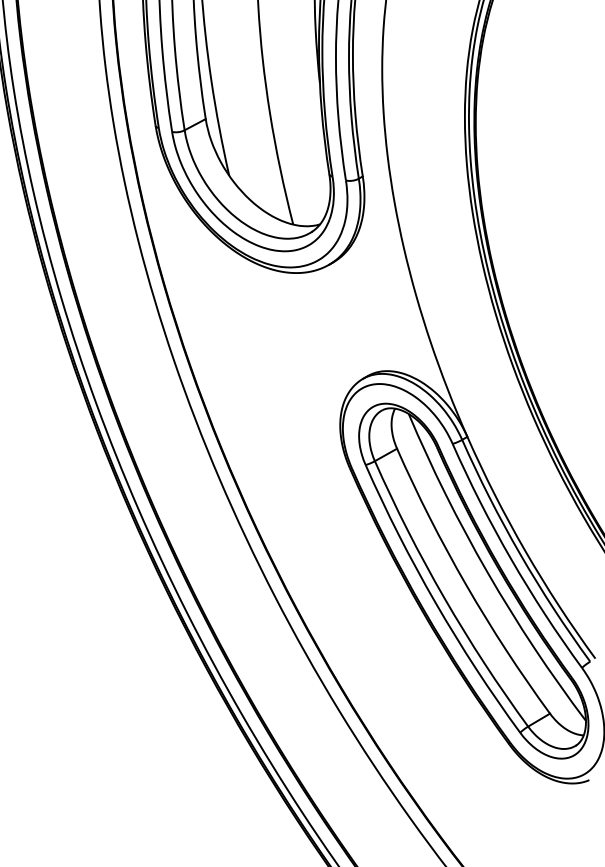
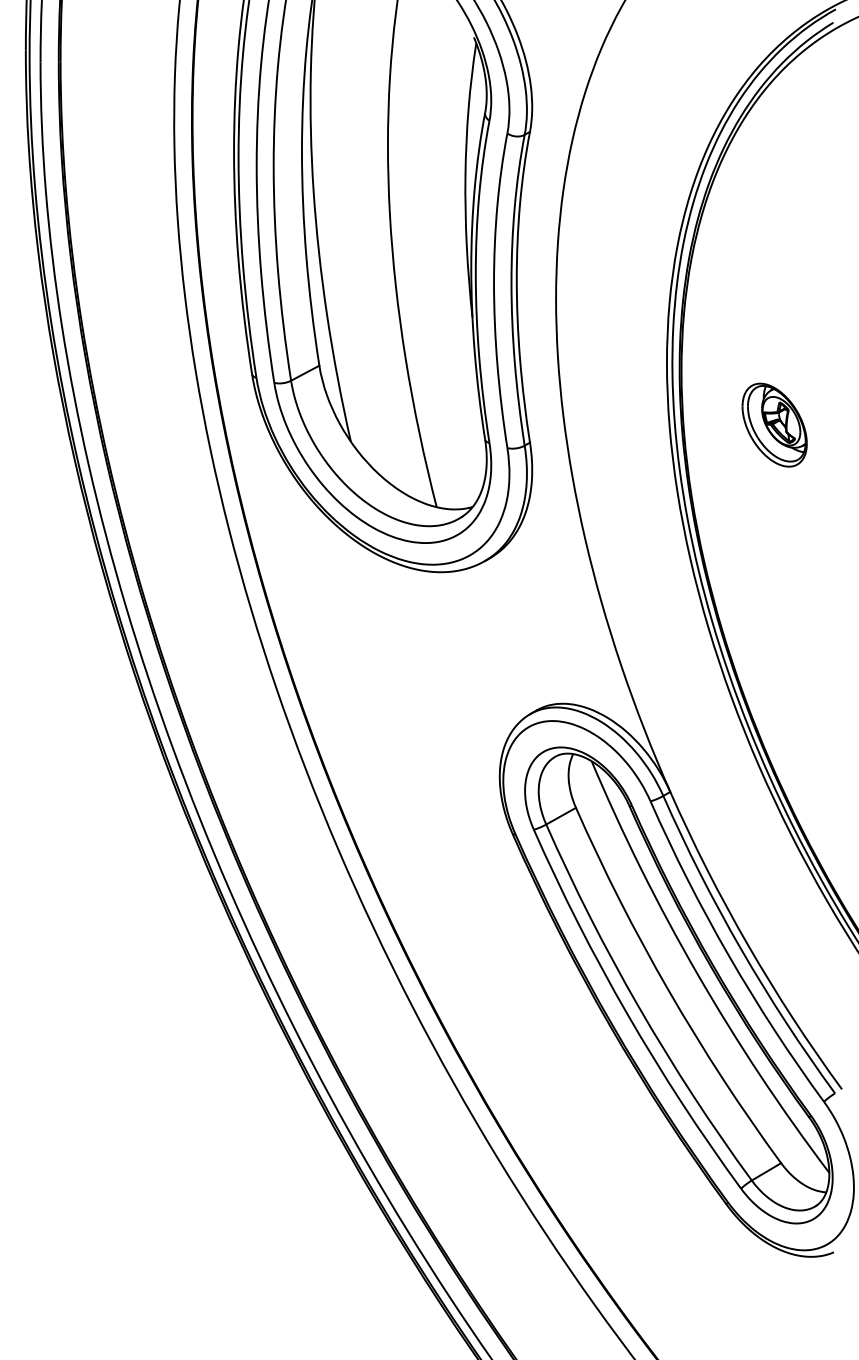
part: (545, 162) -> (774, 424), added

